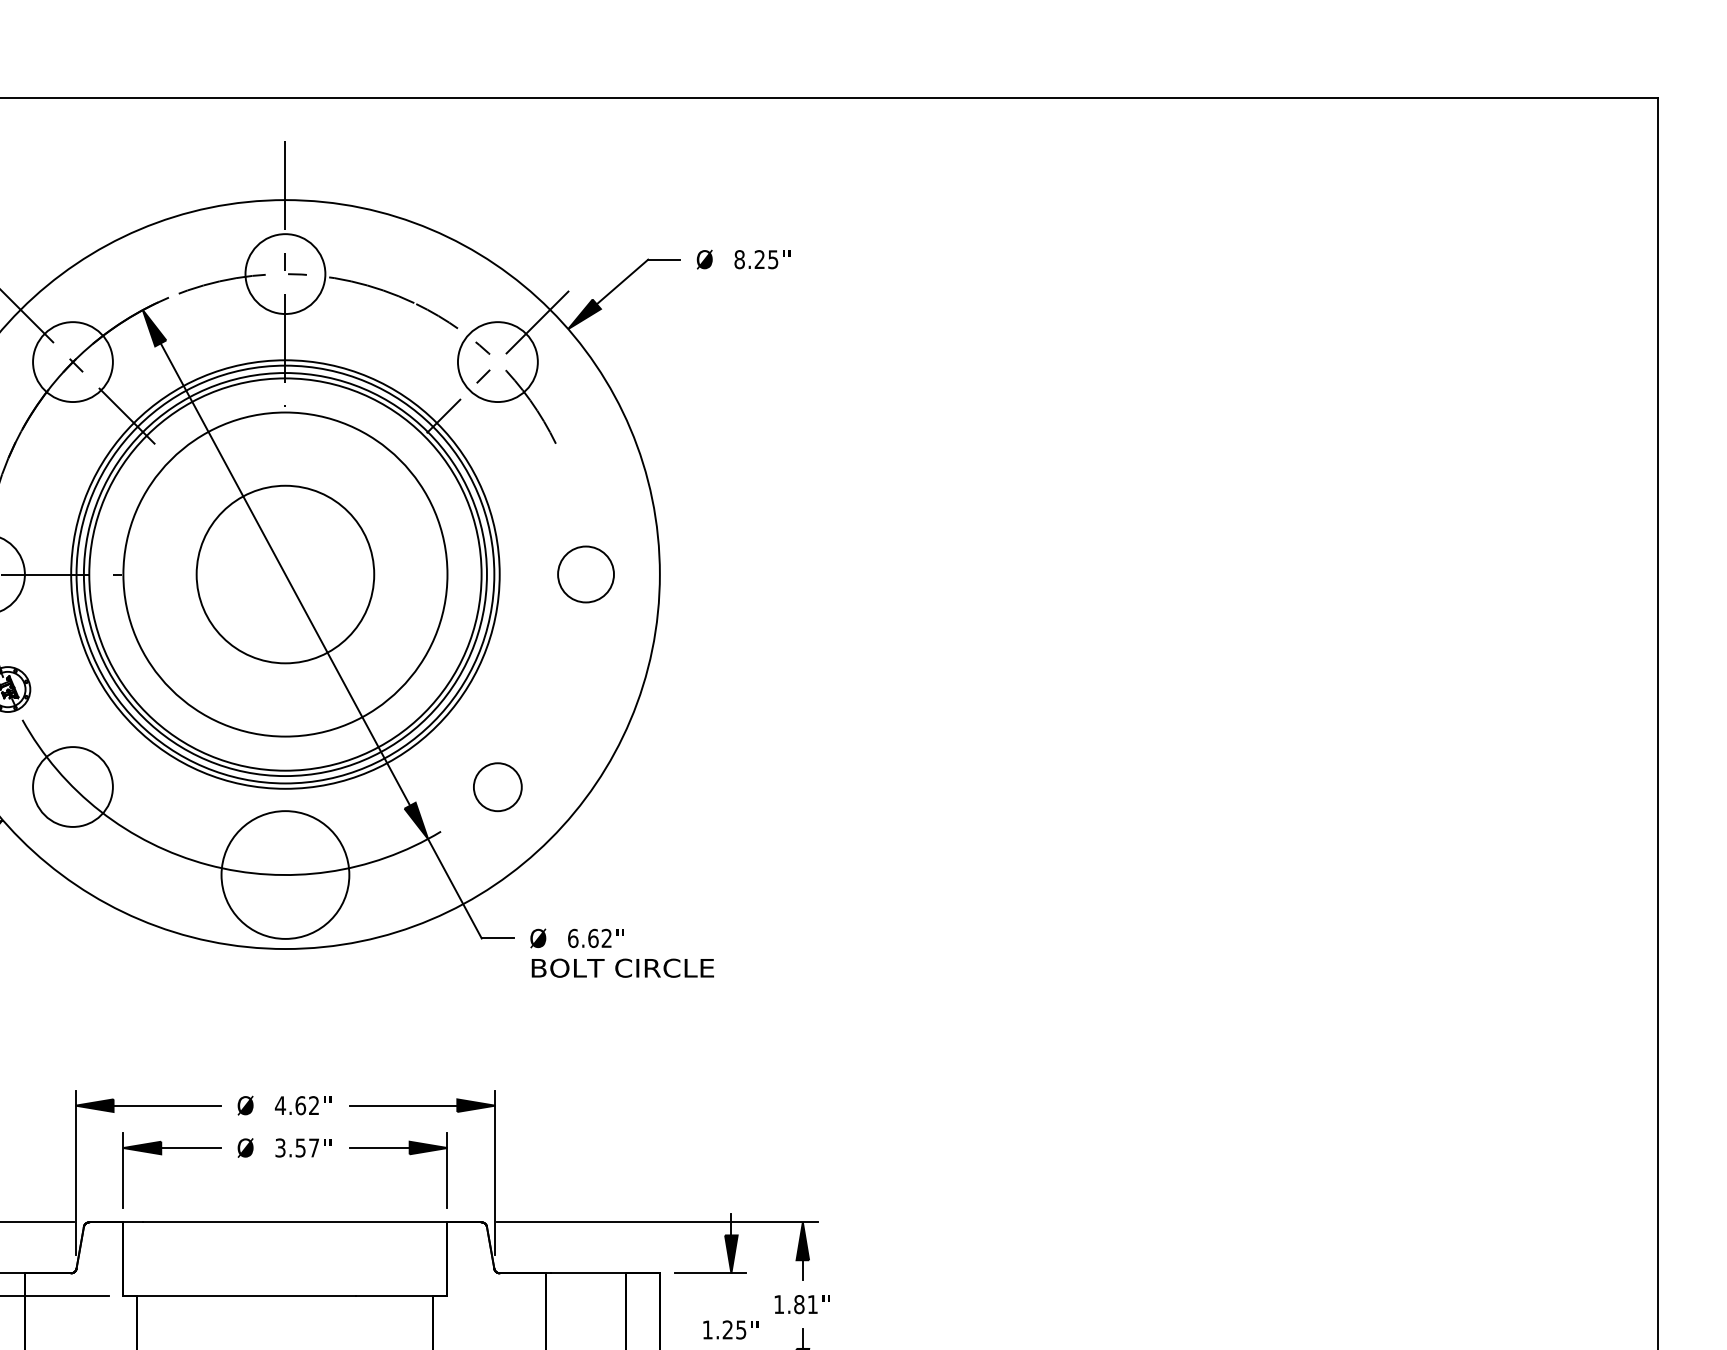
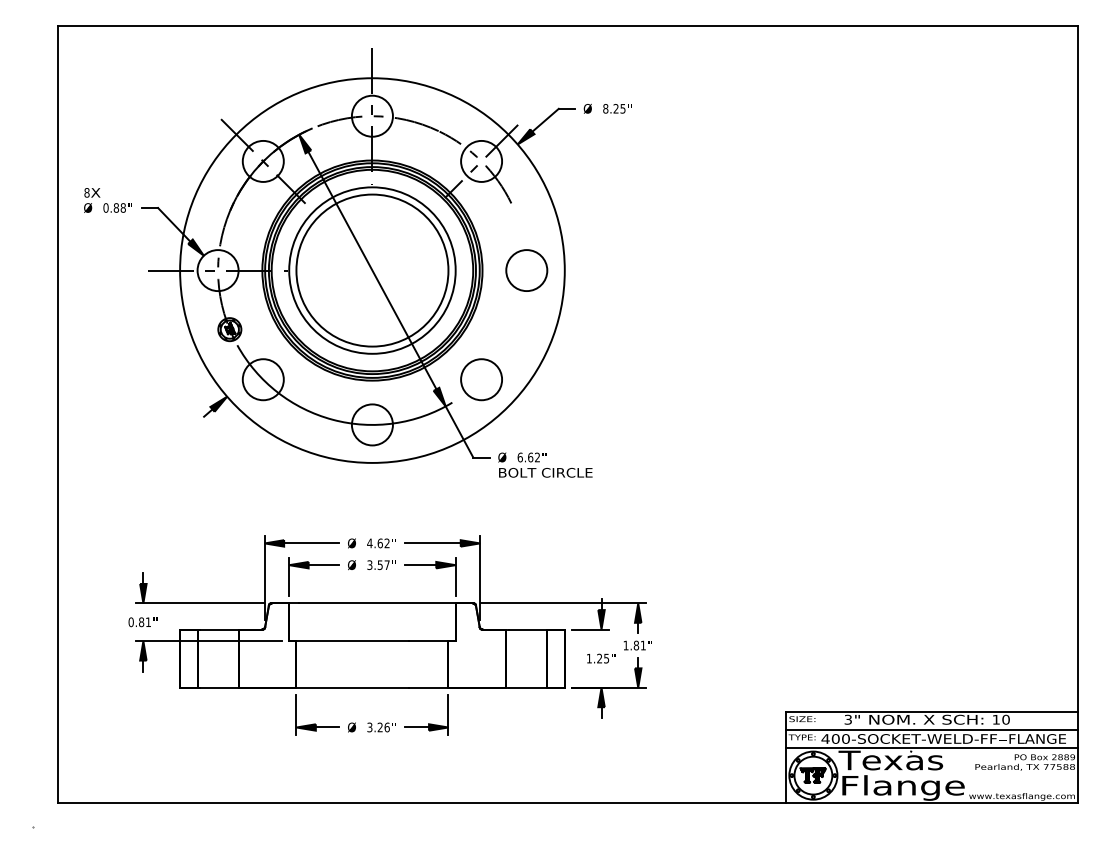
circle: (285, 574) -> (372, 270), size x1.67
circle: (585, 574) -> (526, 270), size x1.43
circle: (497, 786) -> (481, 379), size x1.67
circle: (283, 874) -> (371, 424), size x0.62

